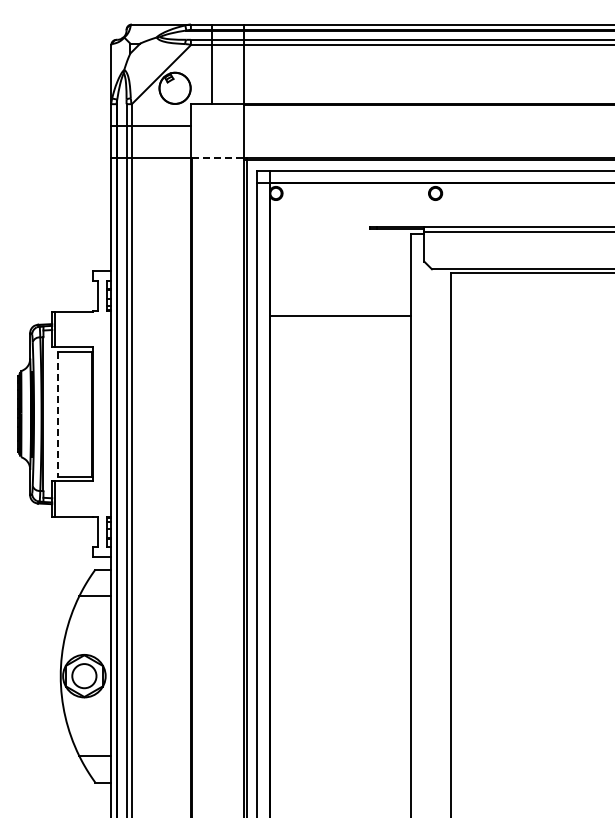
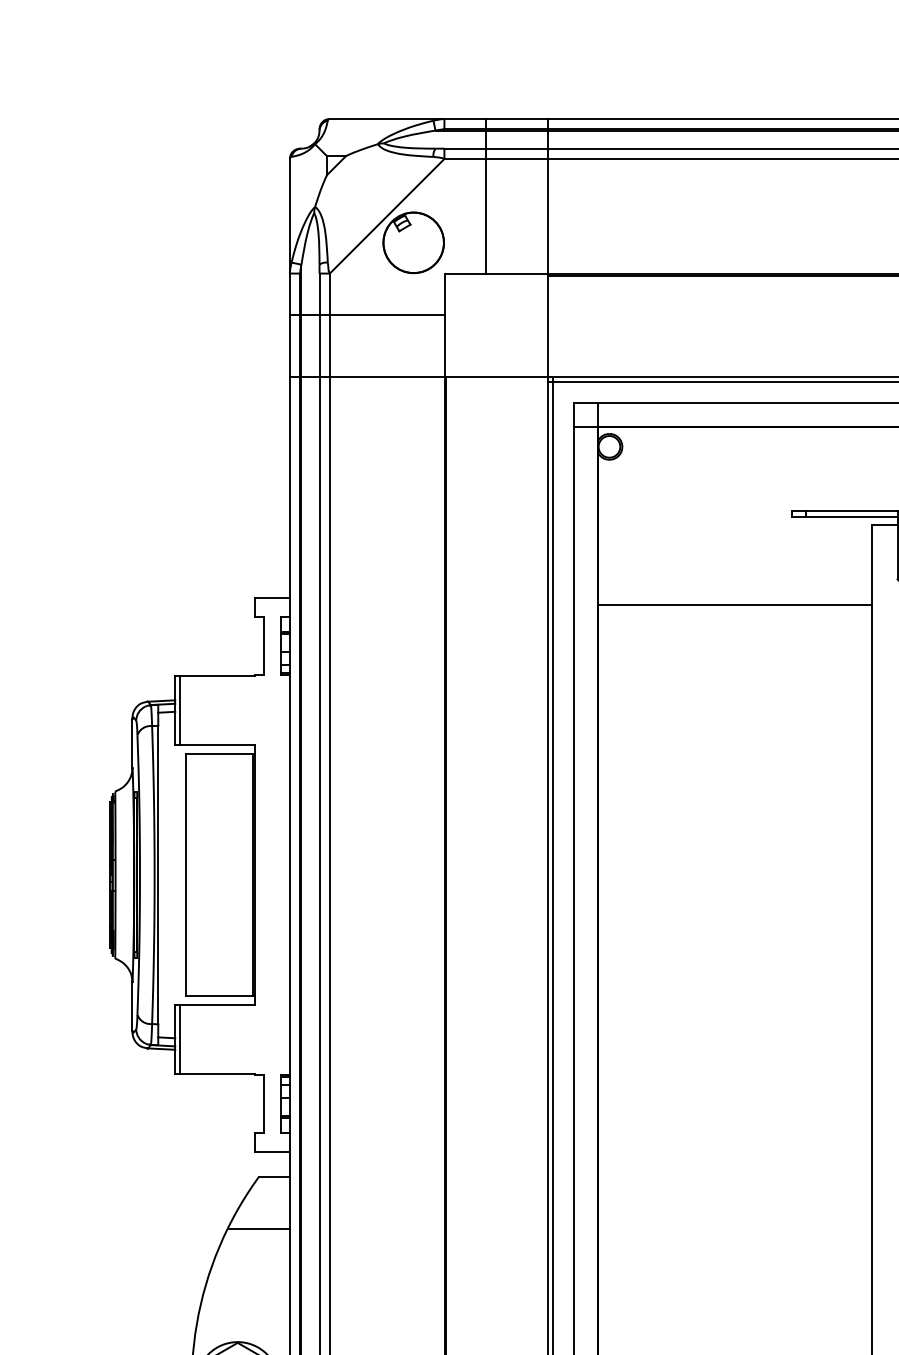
line: (218, 157) -> (497, 377), dashed -> solid
line: (340, 316) -> (734, 605), moved
line: (57, 414) -> (185, 875), dashed -> solid

